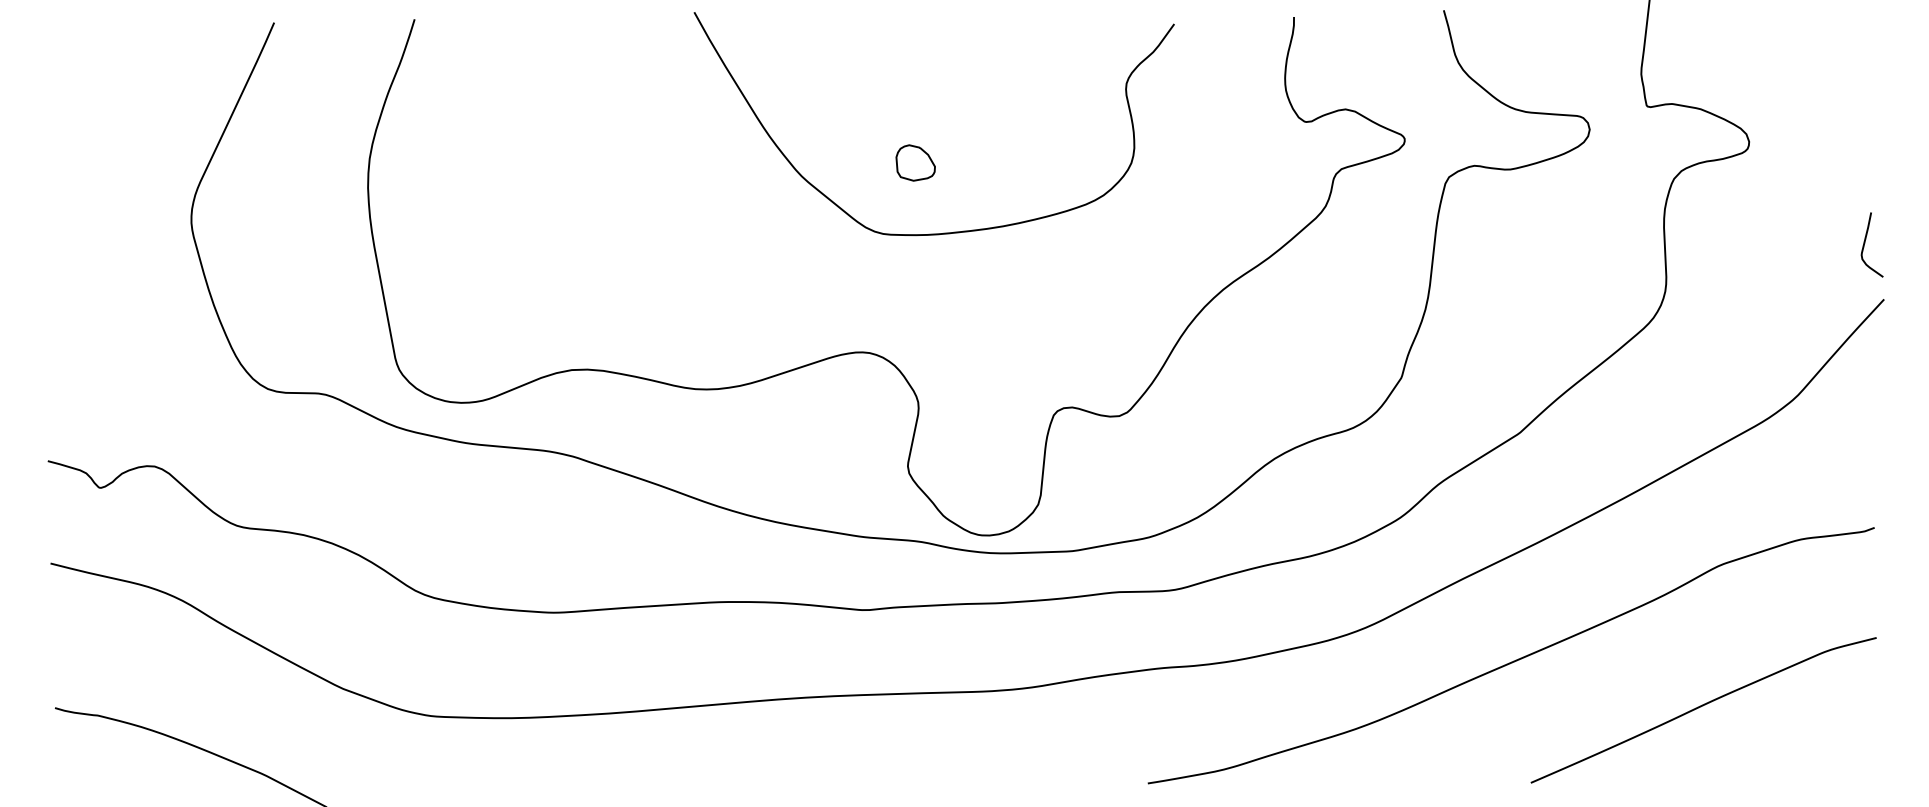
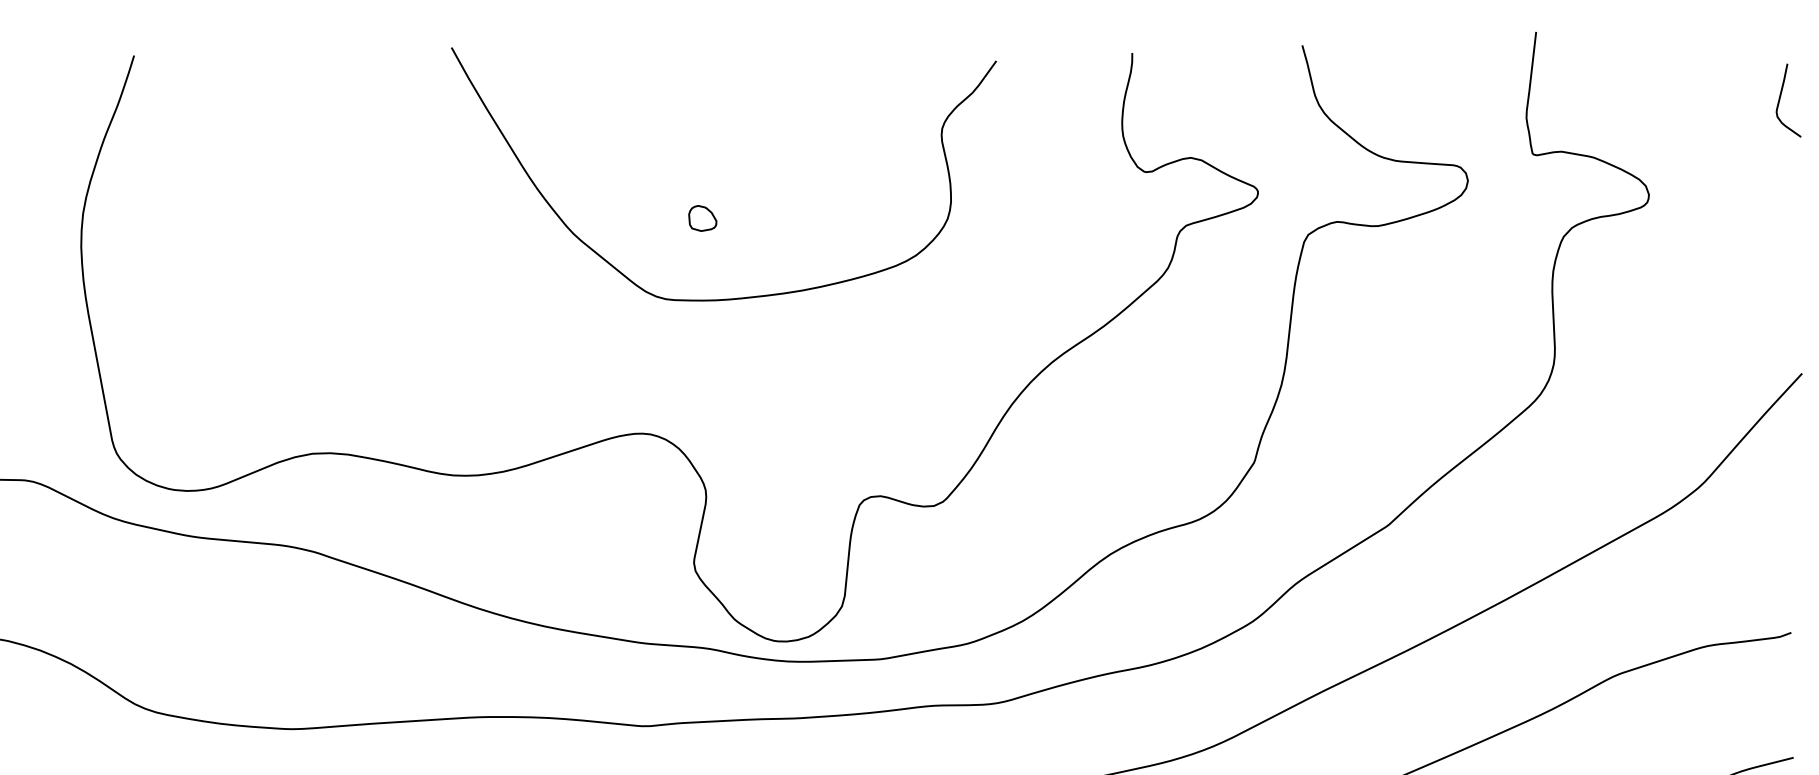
part: (915, 162) -> (702, 218), size x0.62
curve: (1865, 243) -> (1780, 98), moved

